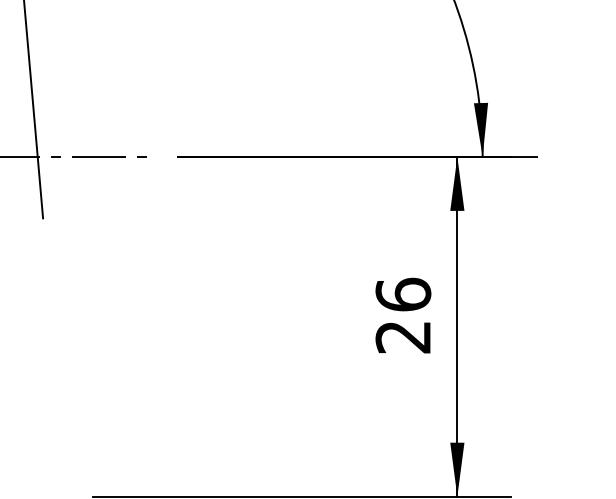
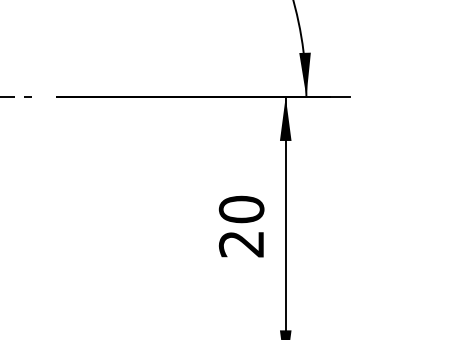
text: (403, 294) -> (241, 209), 26 -> 20

